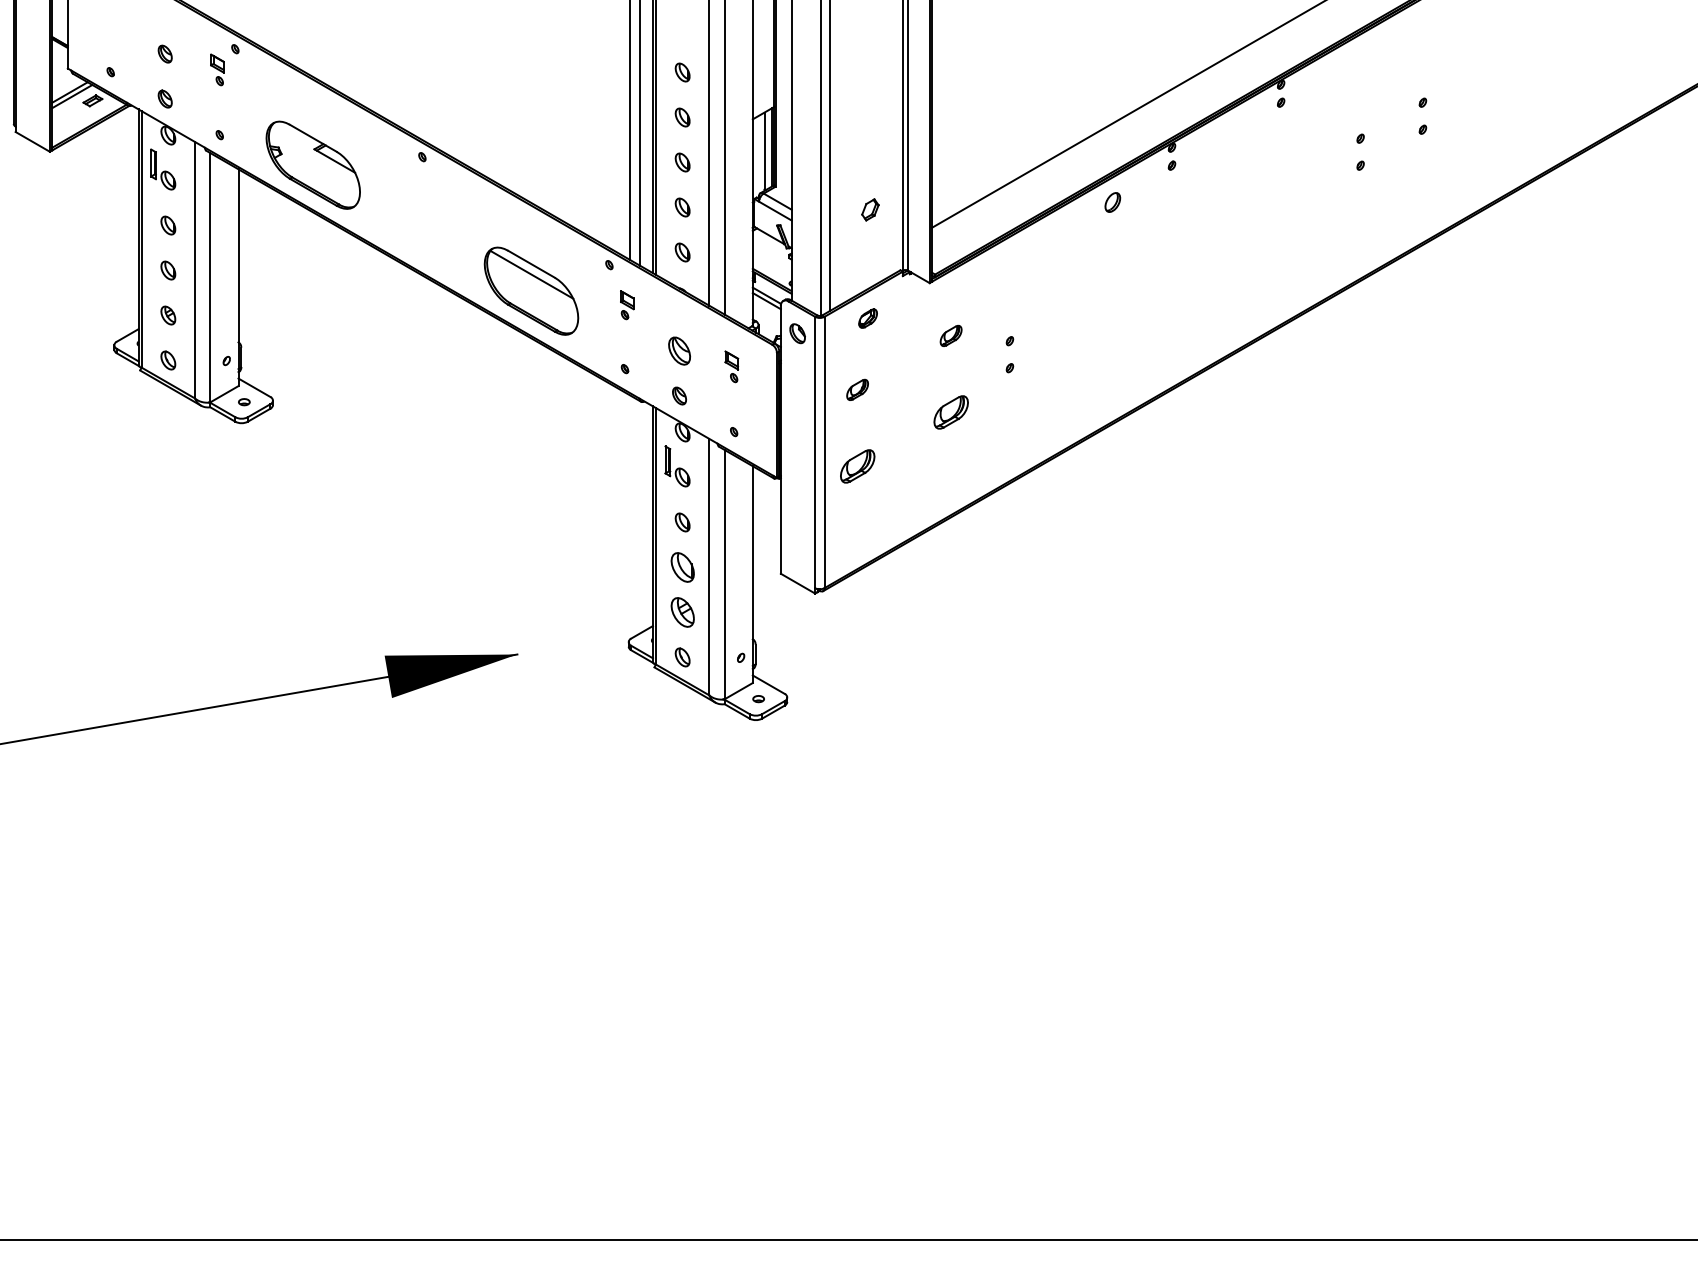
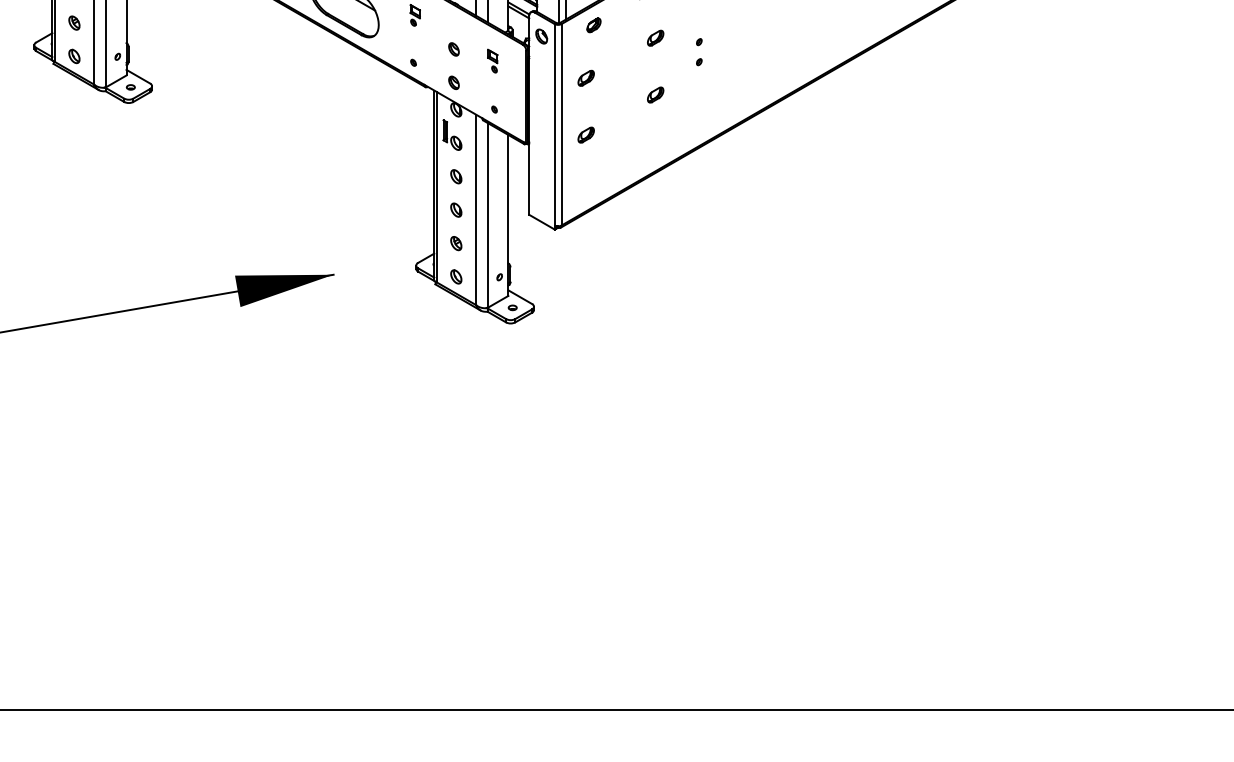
part: (679, 350) -> (453, 49), size x0.62
part: (950, 412) -> (655, 95), size x0.62
part: (857, 466) -> (586, 135), size x0.62
part: (682, 567) -> (456, 210), size x0.62
part: (682, 612) -> (456, 243), size x0.62

